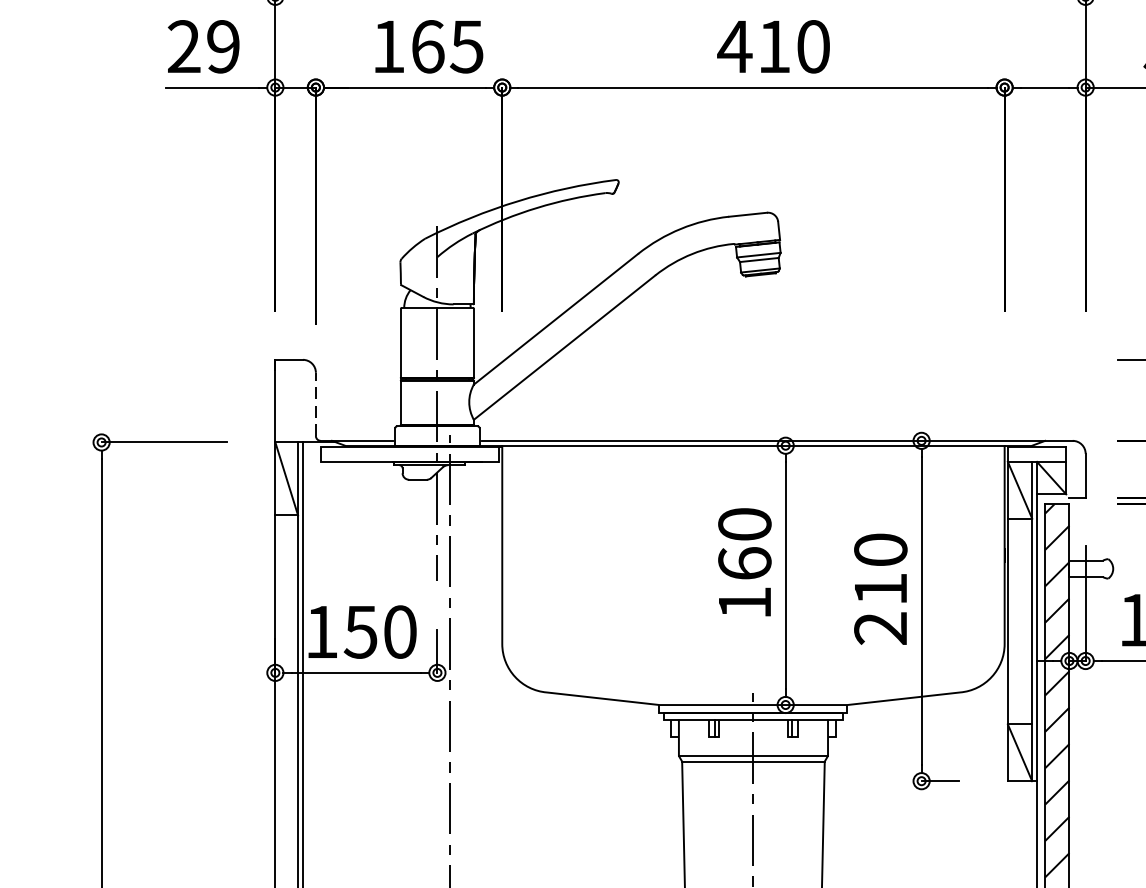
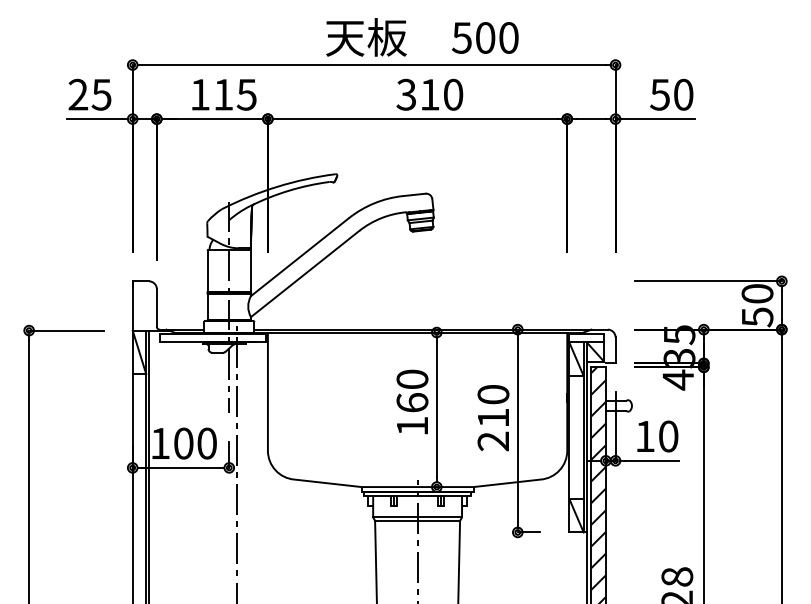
text: (223, 46) -> (101, 94), 29 -> 25
text: (427, 46) -> (223, 94), 165 -> 115
text: (734, 46) -> (406, 94), 410 -> 310
line: (315, 403) -> (156, 307), dashed -> solid
text: (360, 631) -> (183, 443), 150 -> 100

